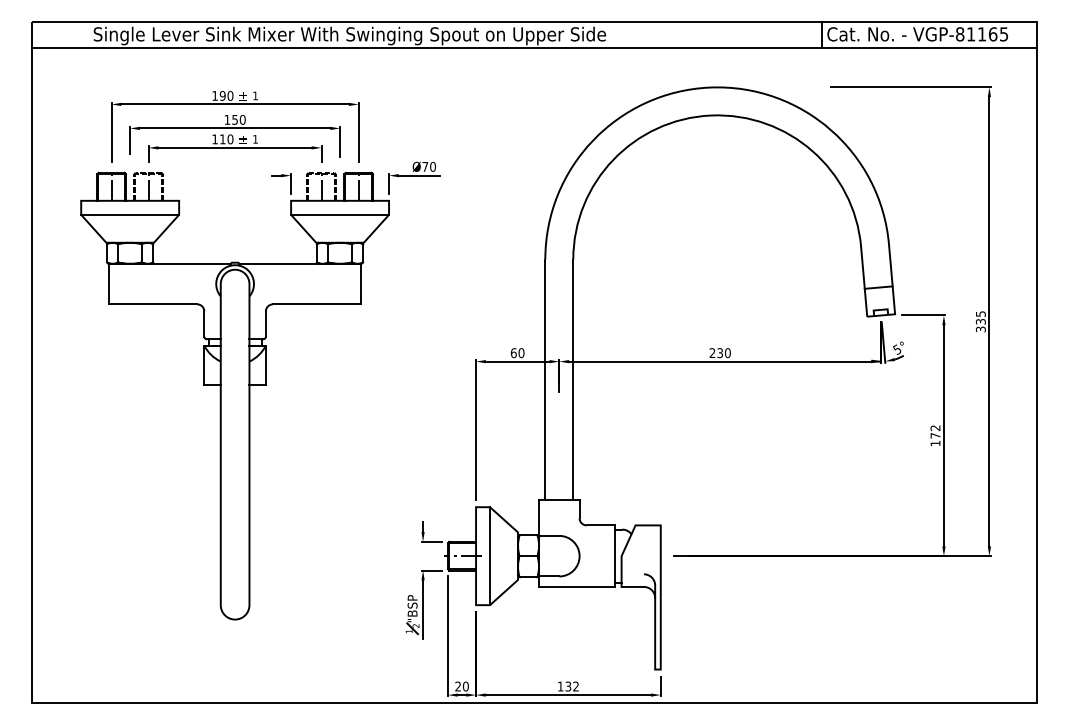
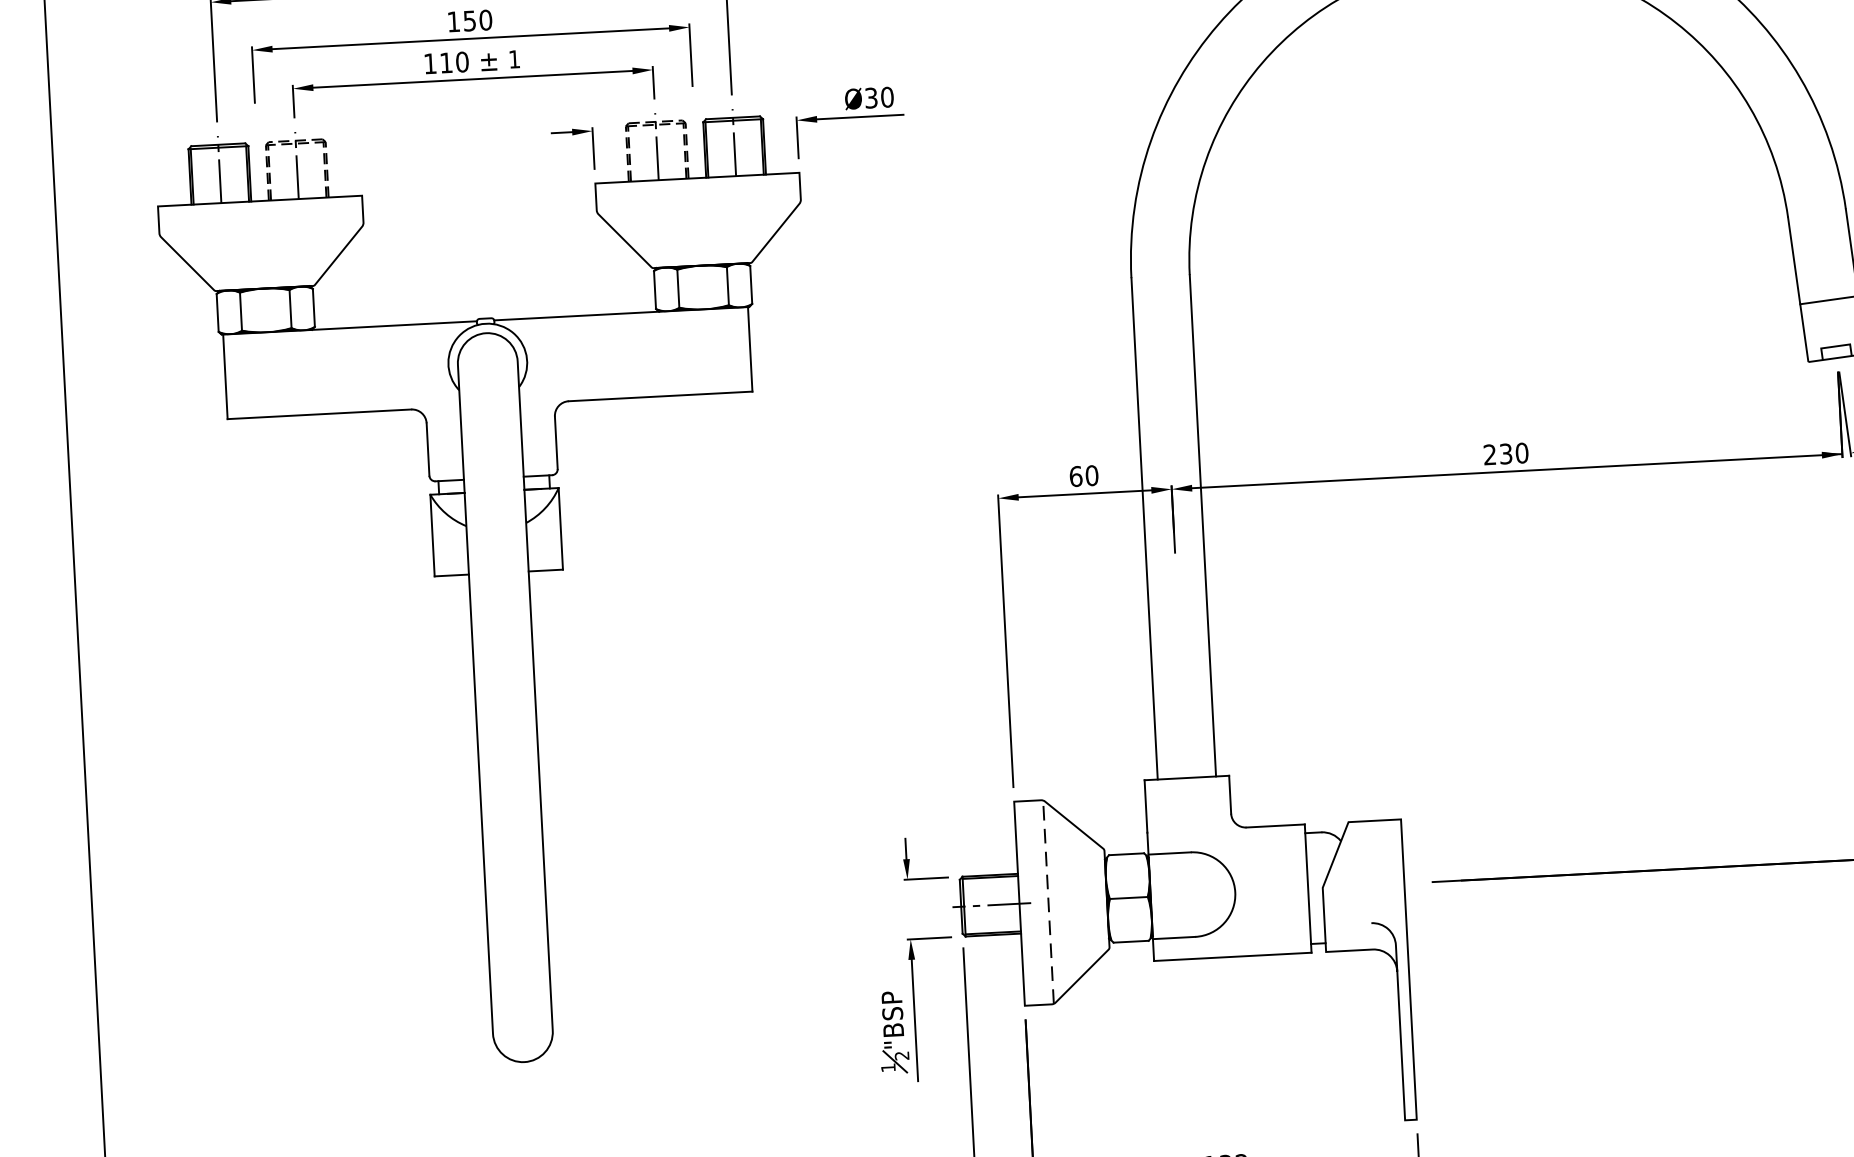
text: (425, 166) -> (871, 97), Ø70 -> Ø30
line: (129, 214) -> (260, 229), removed
line: (339, 214) -> (697, 206), removed
line: (489, 556) -> (1047, 902), solid -> dashed

